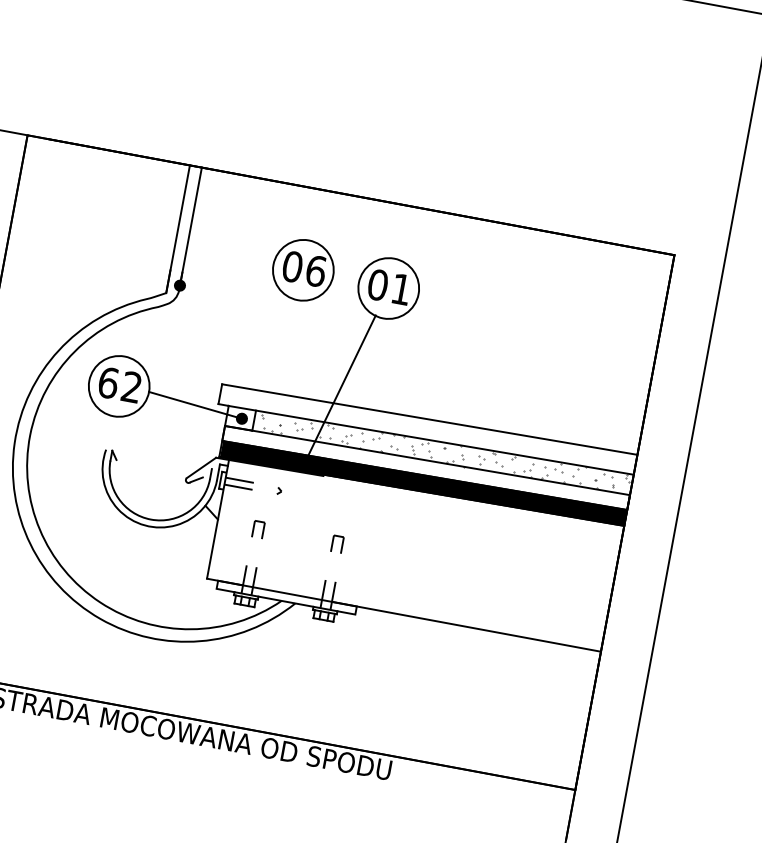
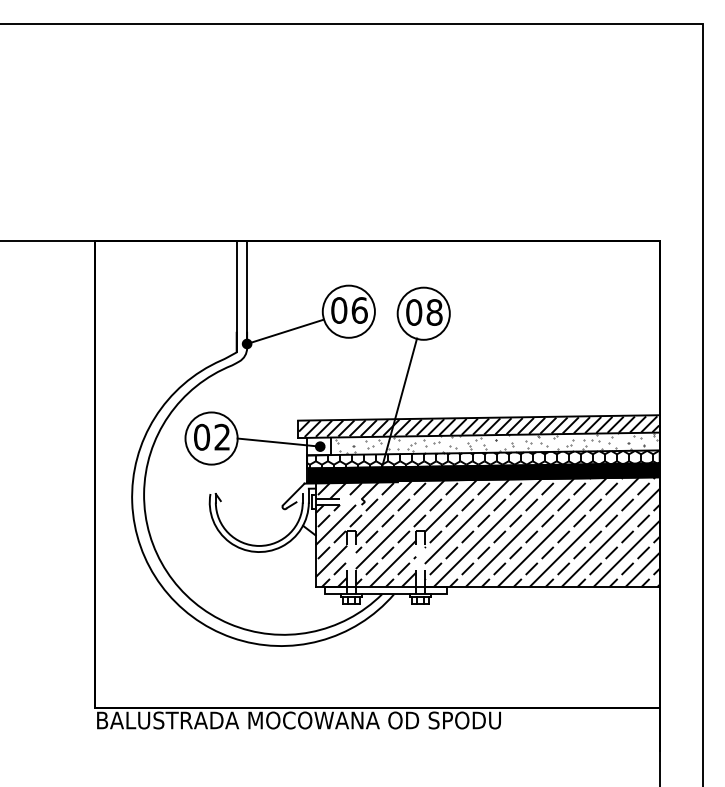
line: (229, 278) -> (287, 330), added
text: (401, 289) -> (434, 312), 01 -> 08
text: (109, 382) -> (202, 436), 62 -> 02
hatch: (428, 429) -> (479, 426), added
hatch: (426, 468) -> (483, 459), added
hatch: (415, 552) -> (487, 532), added

